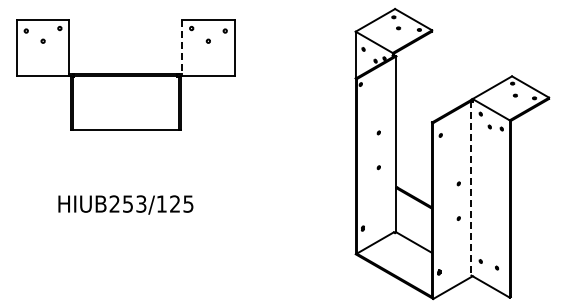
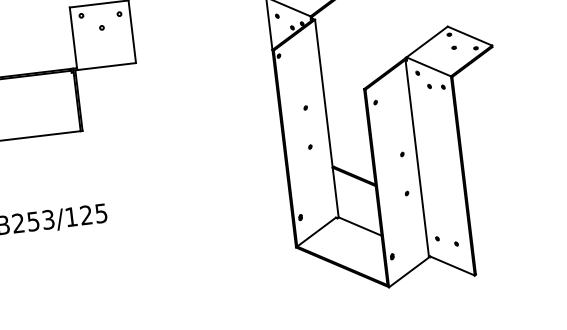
line: (182, 47) -> (73, 38), dashed -> solid
line: (471, 188) -> (417, 158), dashed -> solid

